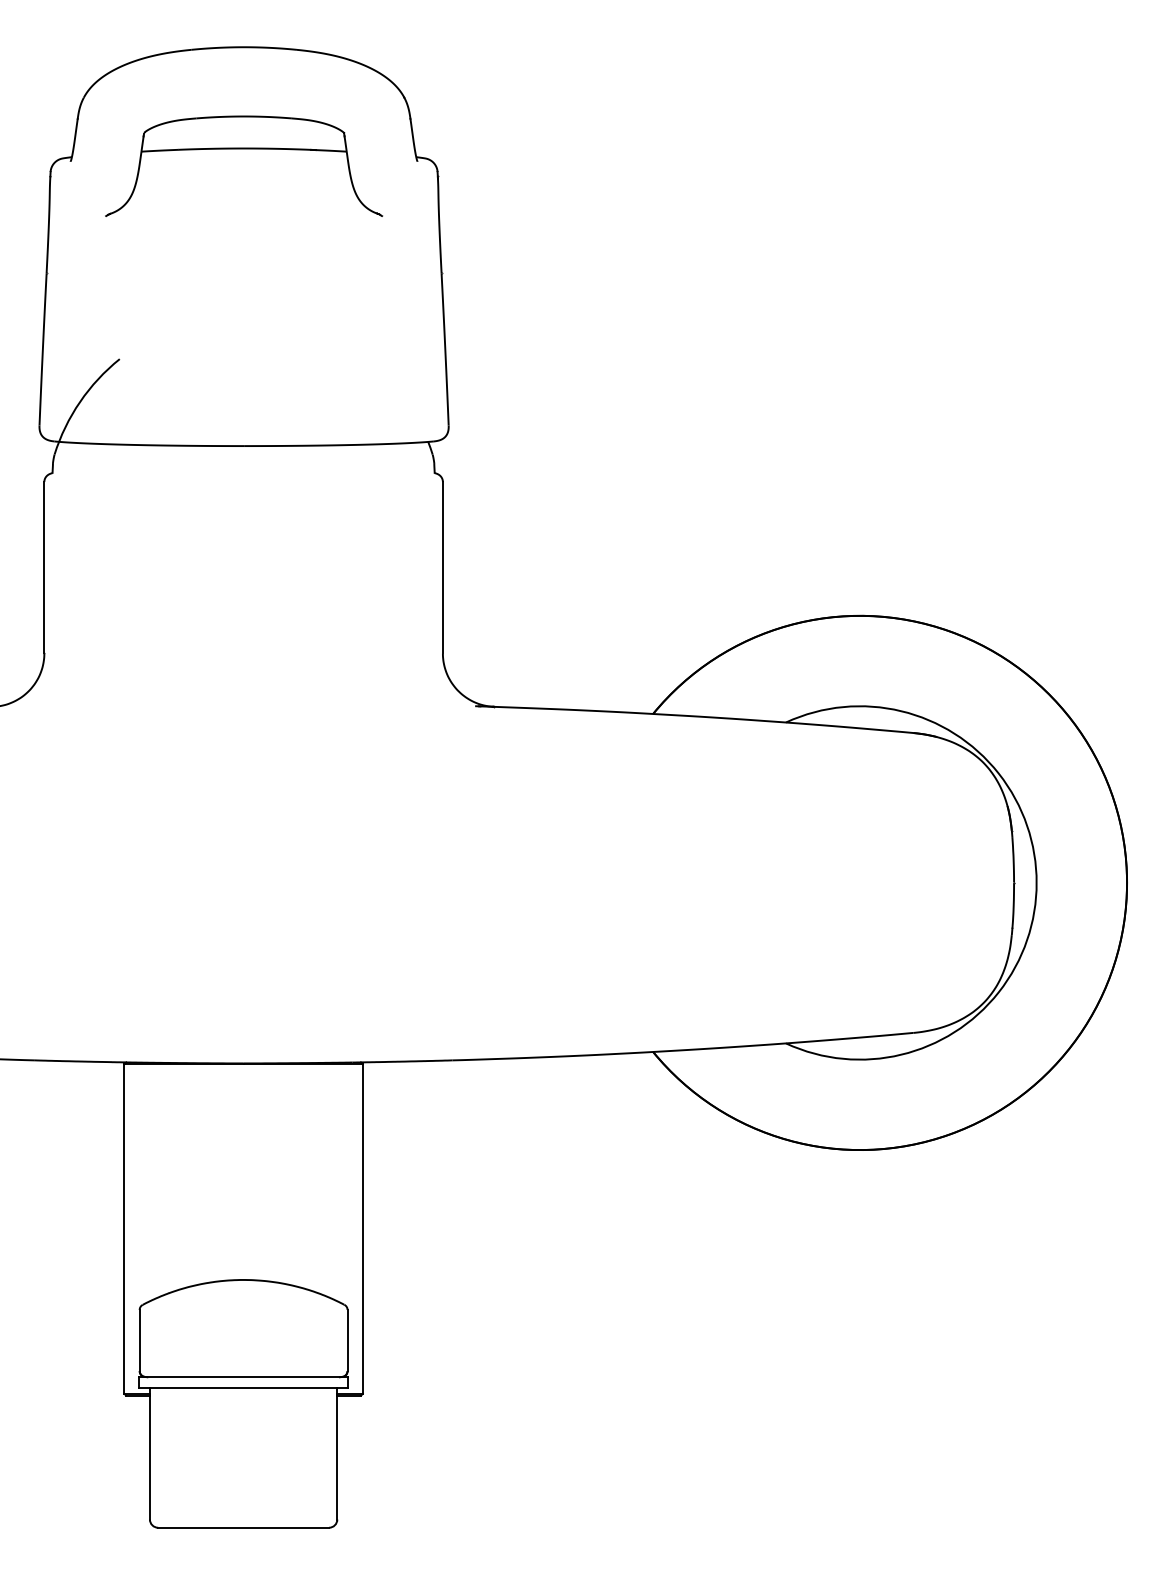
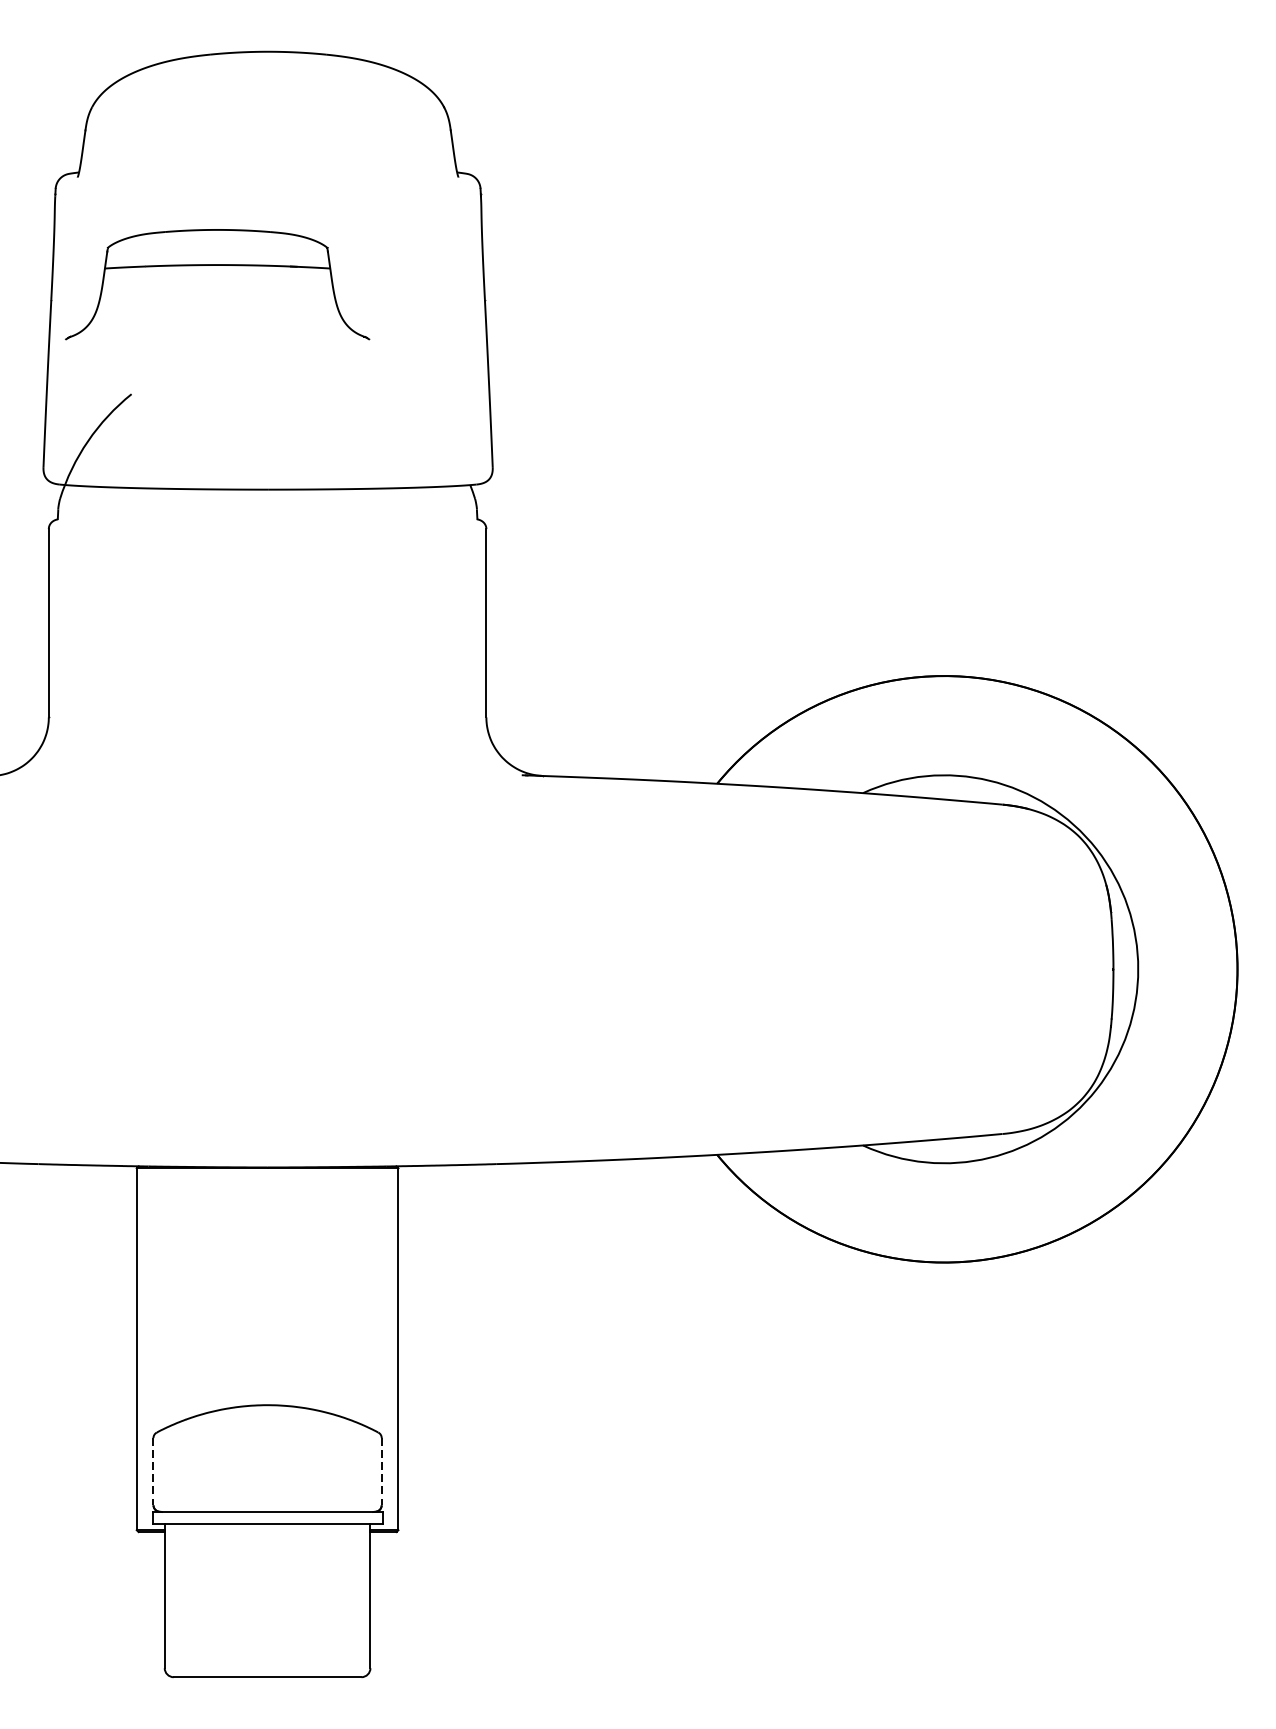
part: (244, 149) -> (218, 266), moved
line: (139, 1340) -> (153, 1471), solid -> dashed
line: (347, 1340) -> (381, 1471), solid -> dashed

